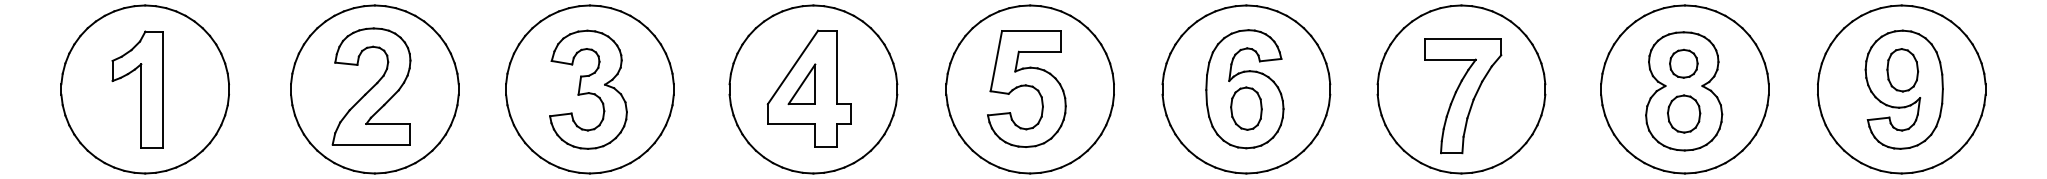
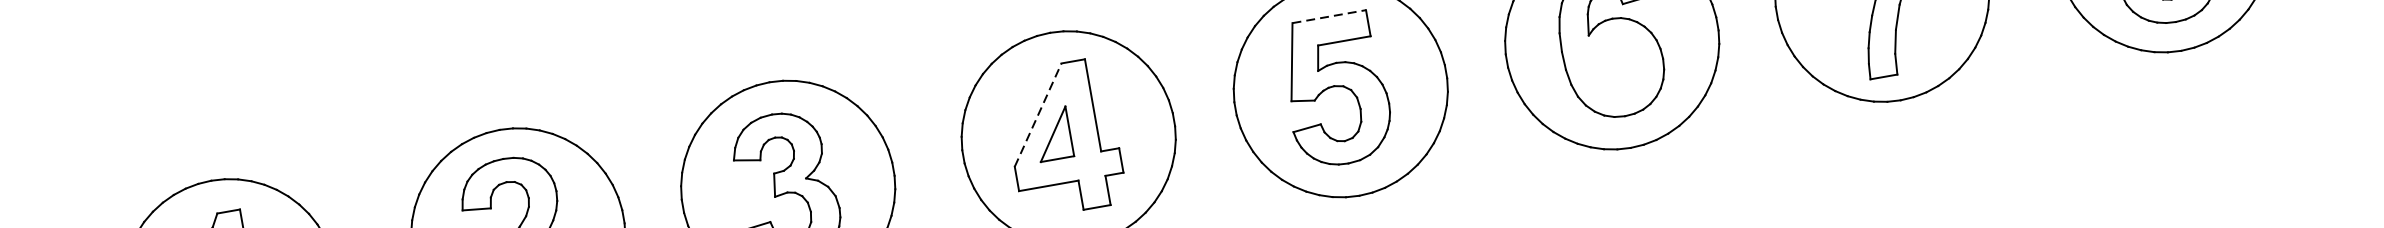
line: (1031, 31) -> (1329, 17), solid -> dashed
line: (793, 66) -> (1038, 113), solid -> dashed
part: (1246, 108) -> (1616, 66), removed

